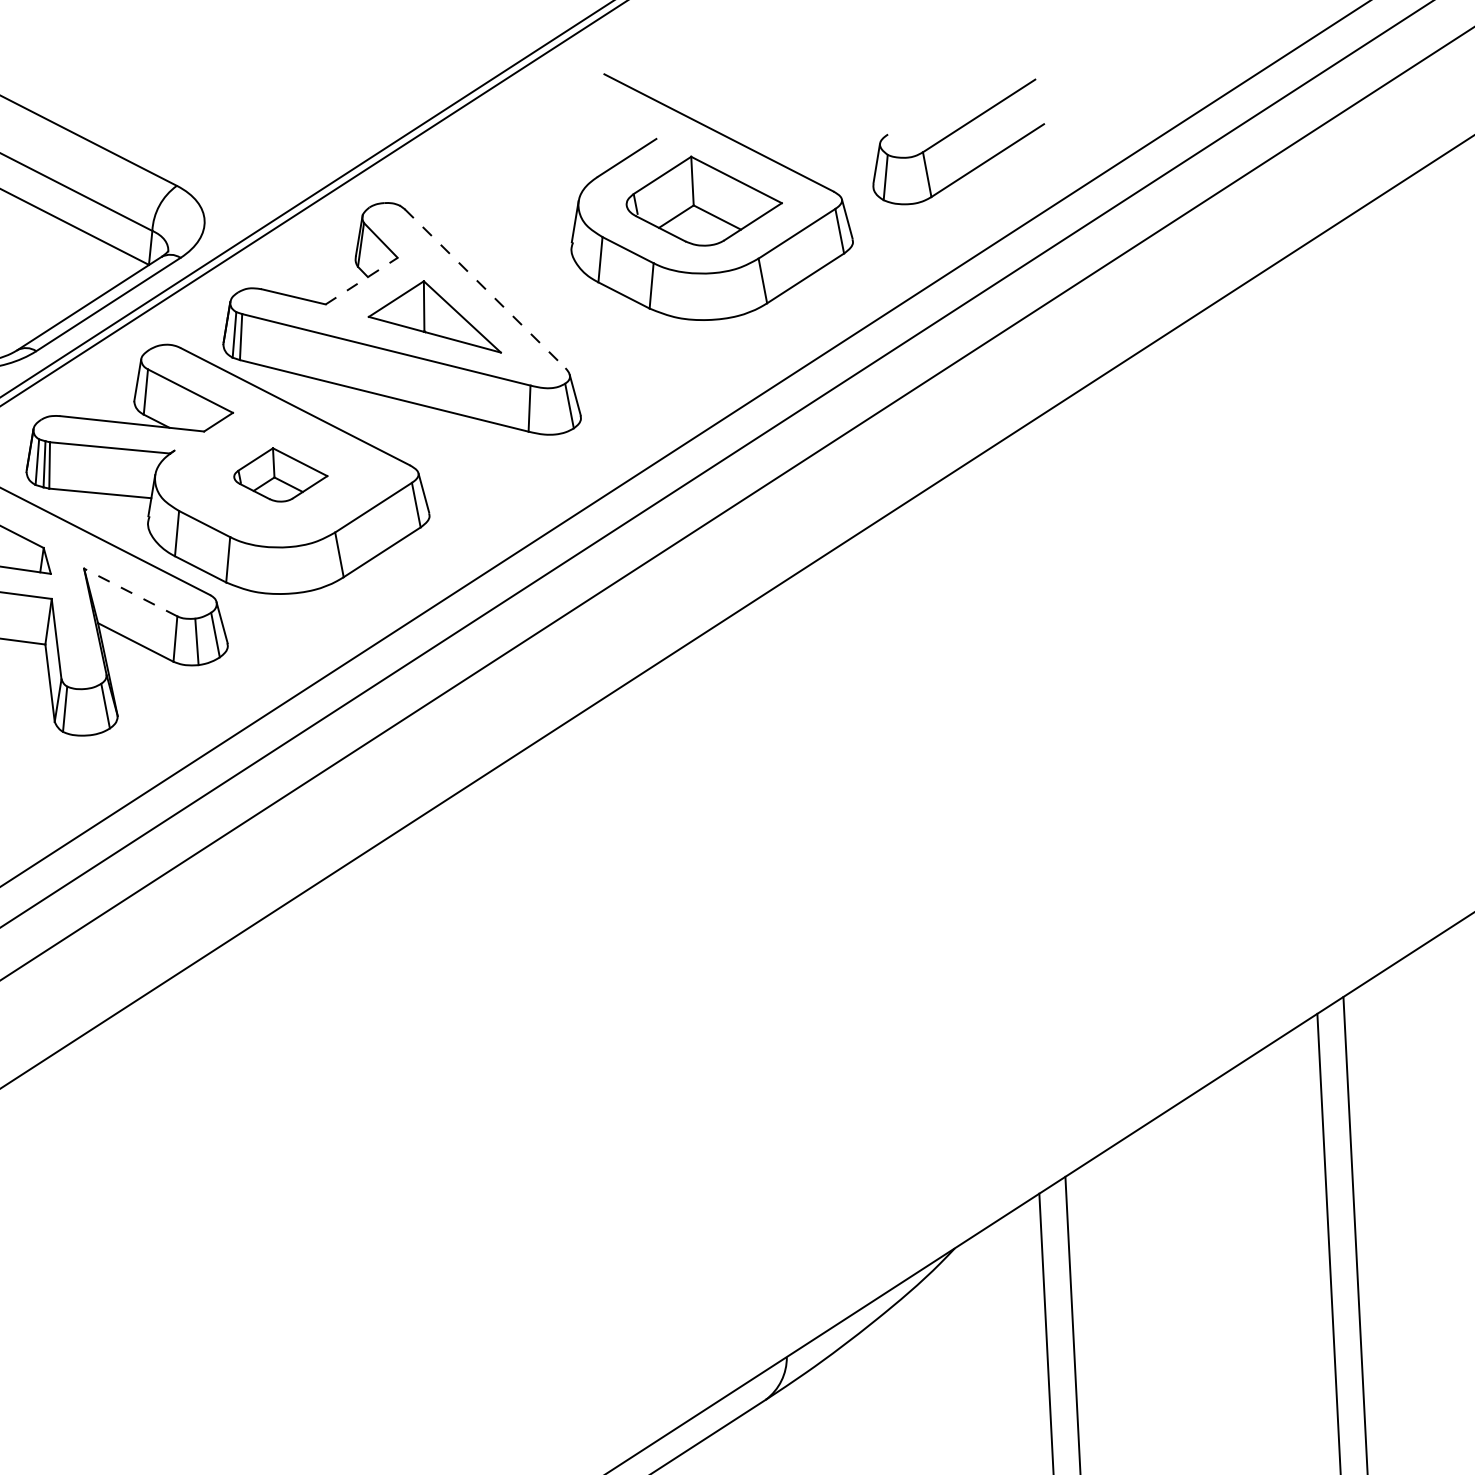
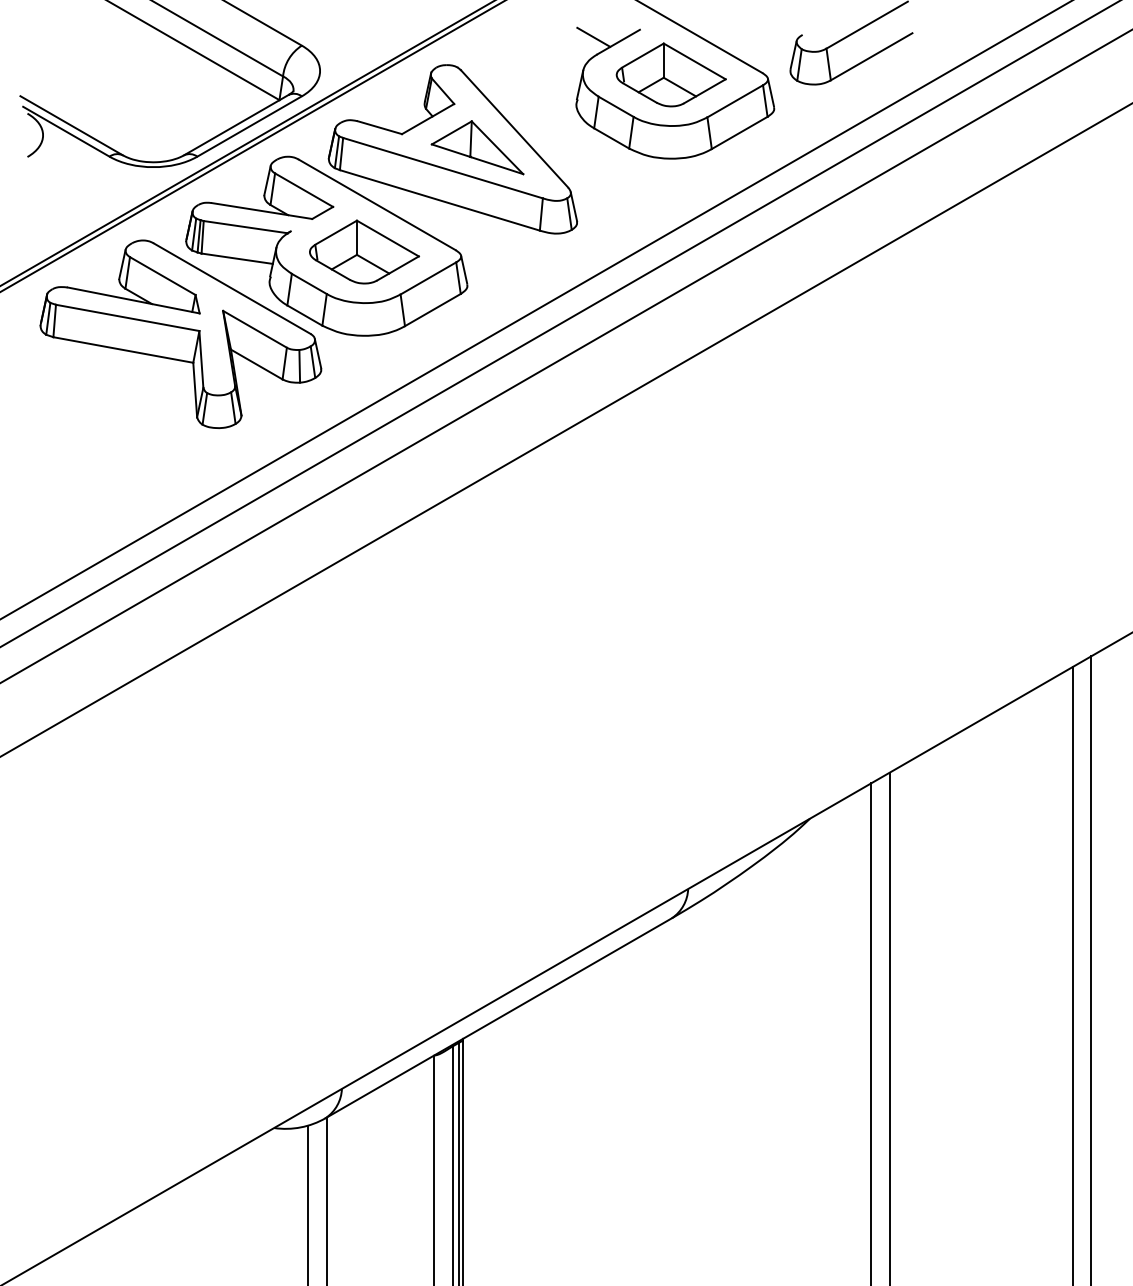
line: (590, 151) -> (593, 36), added
line: (362, 280) -> (428, 118), dashed -> solid
line: (485, 289) -> (514, 129), dashed -> solid
part: (280, 473) -> (364, 251), size x1.67
line: (131, 592) -> (255, 329), dashed -> solid

